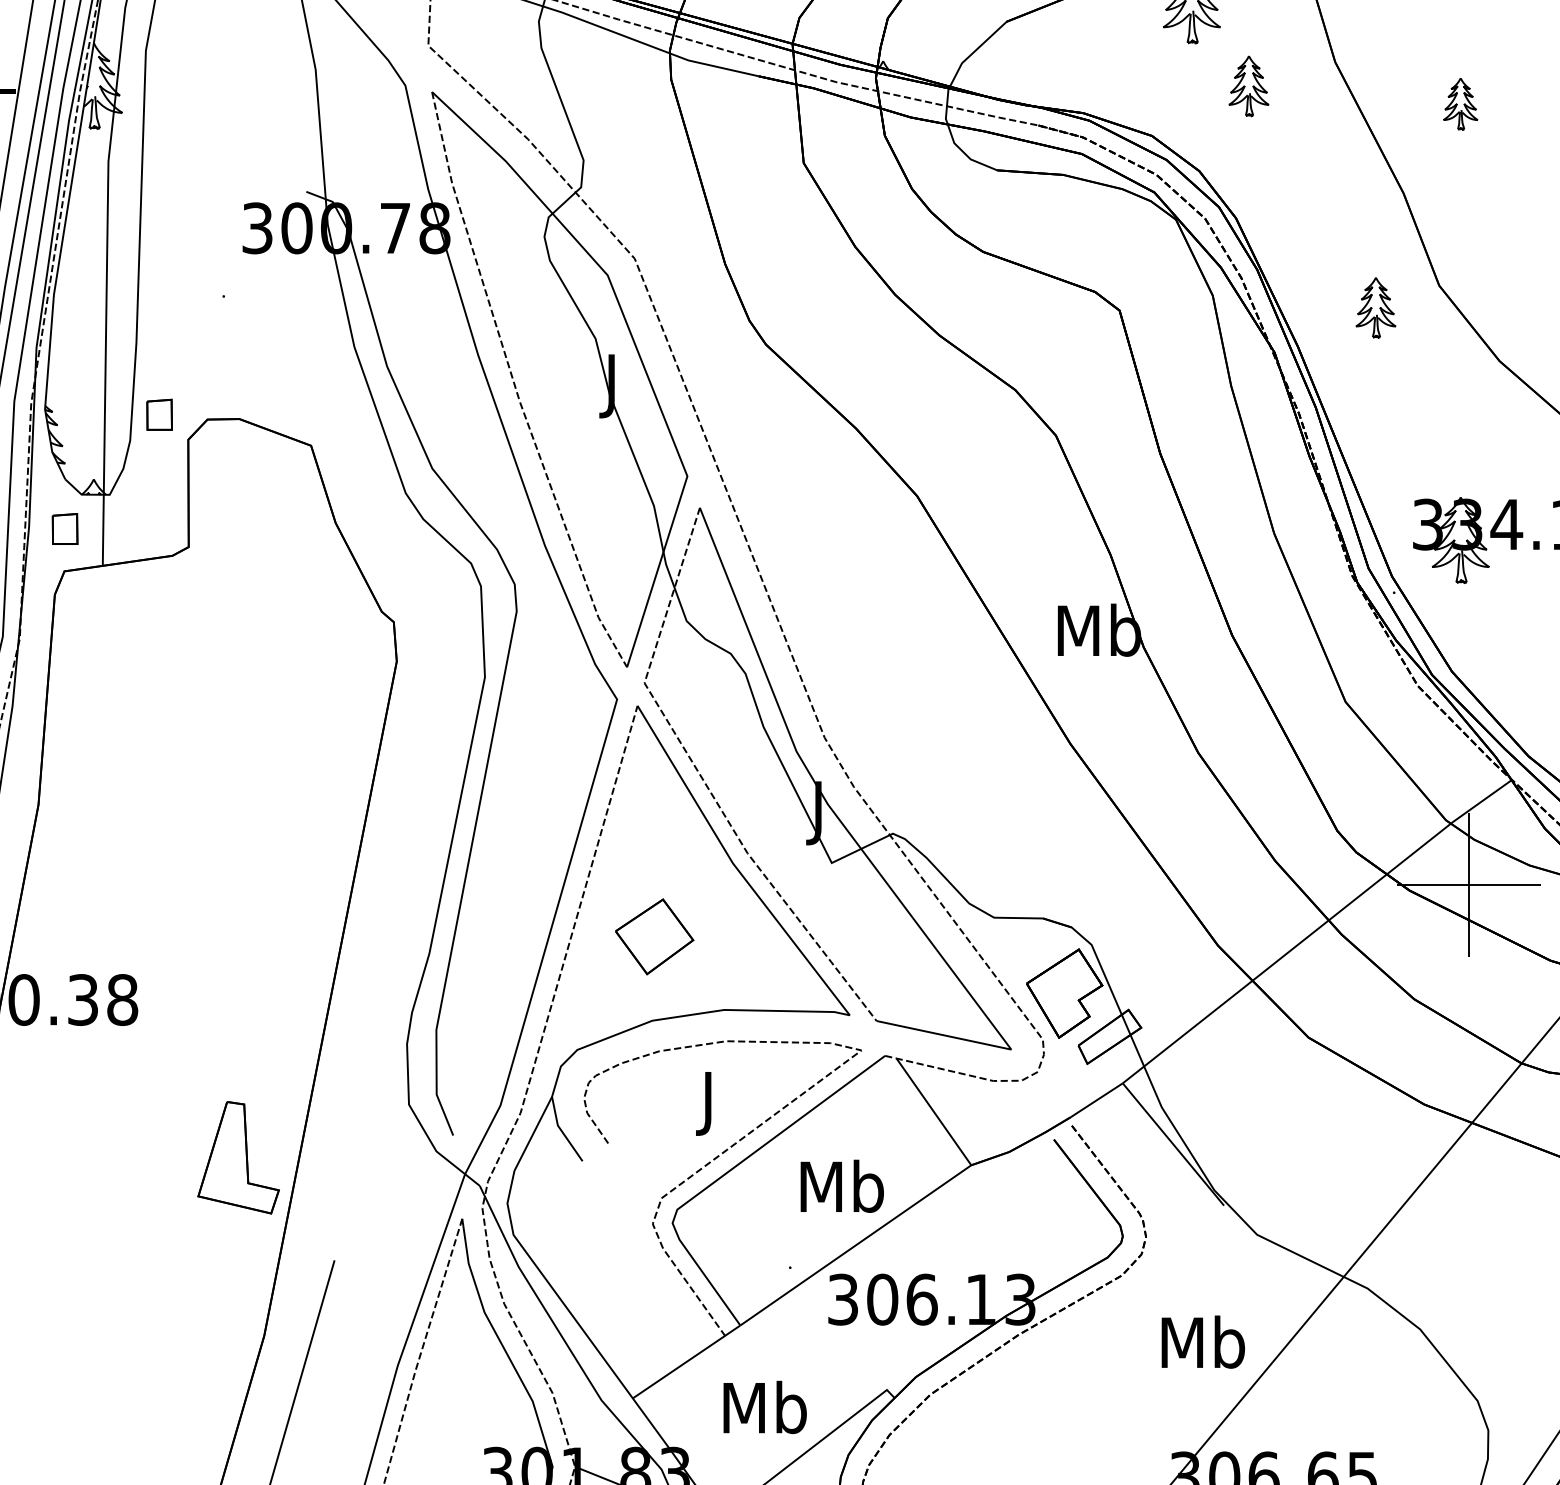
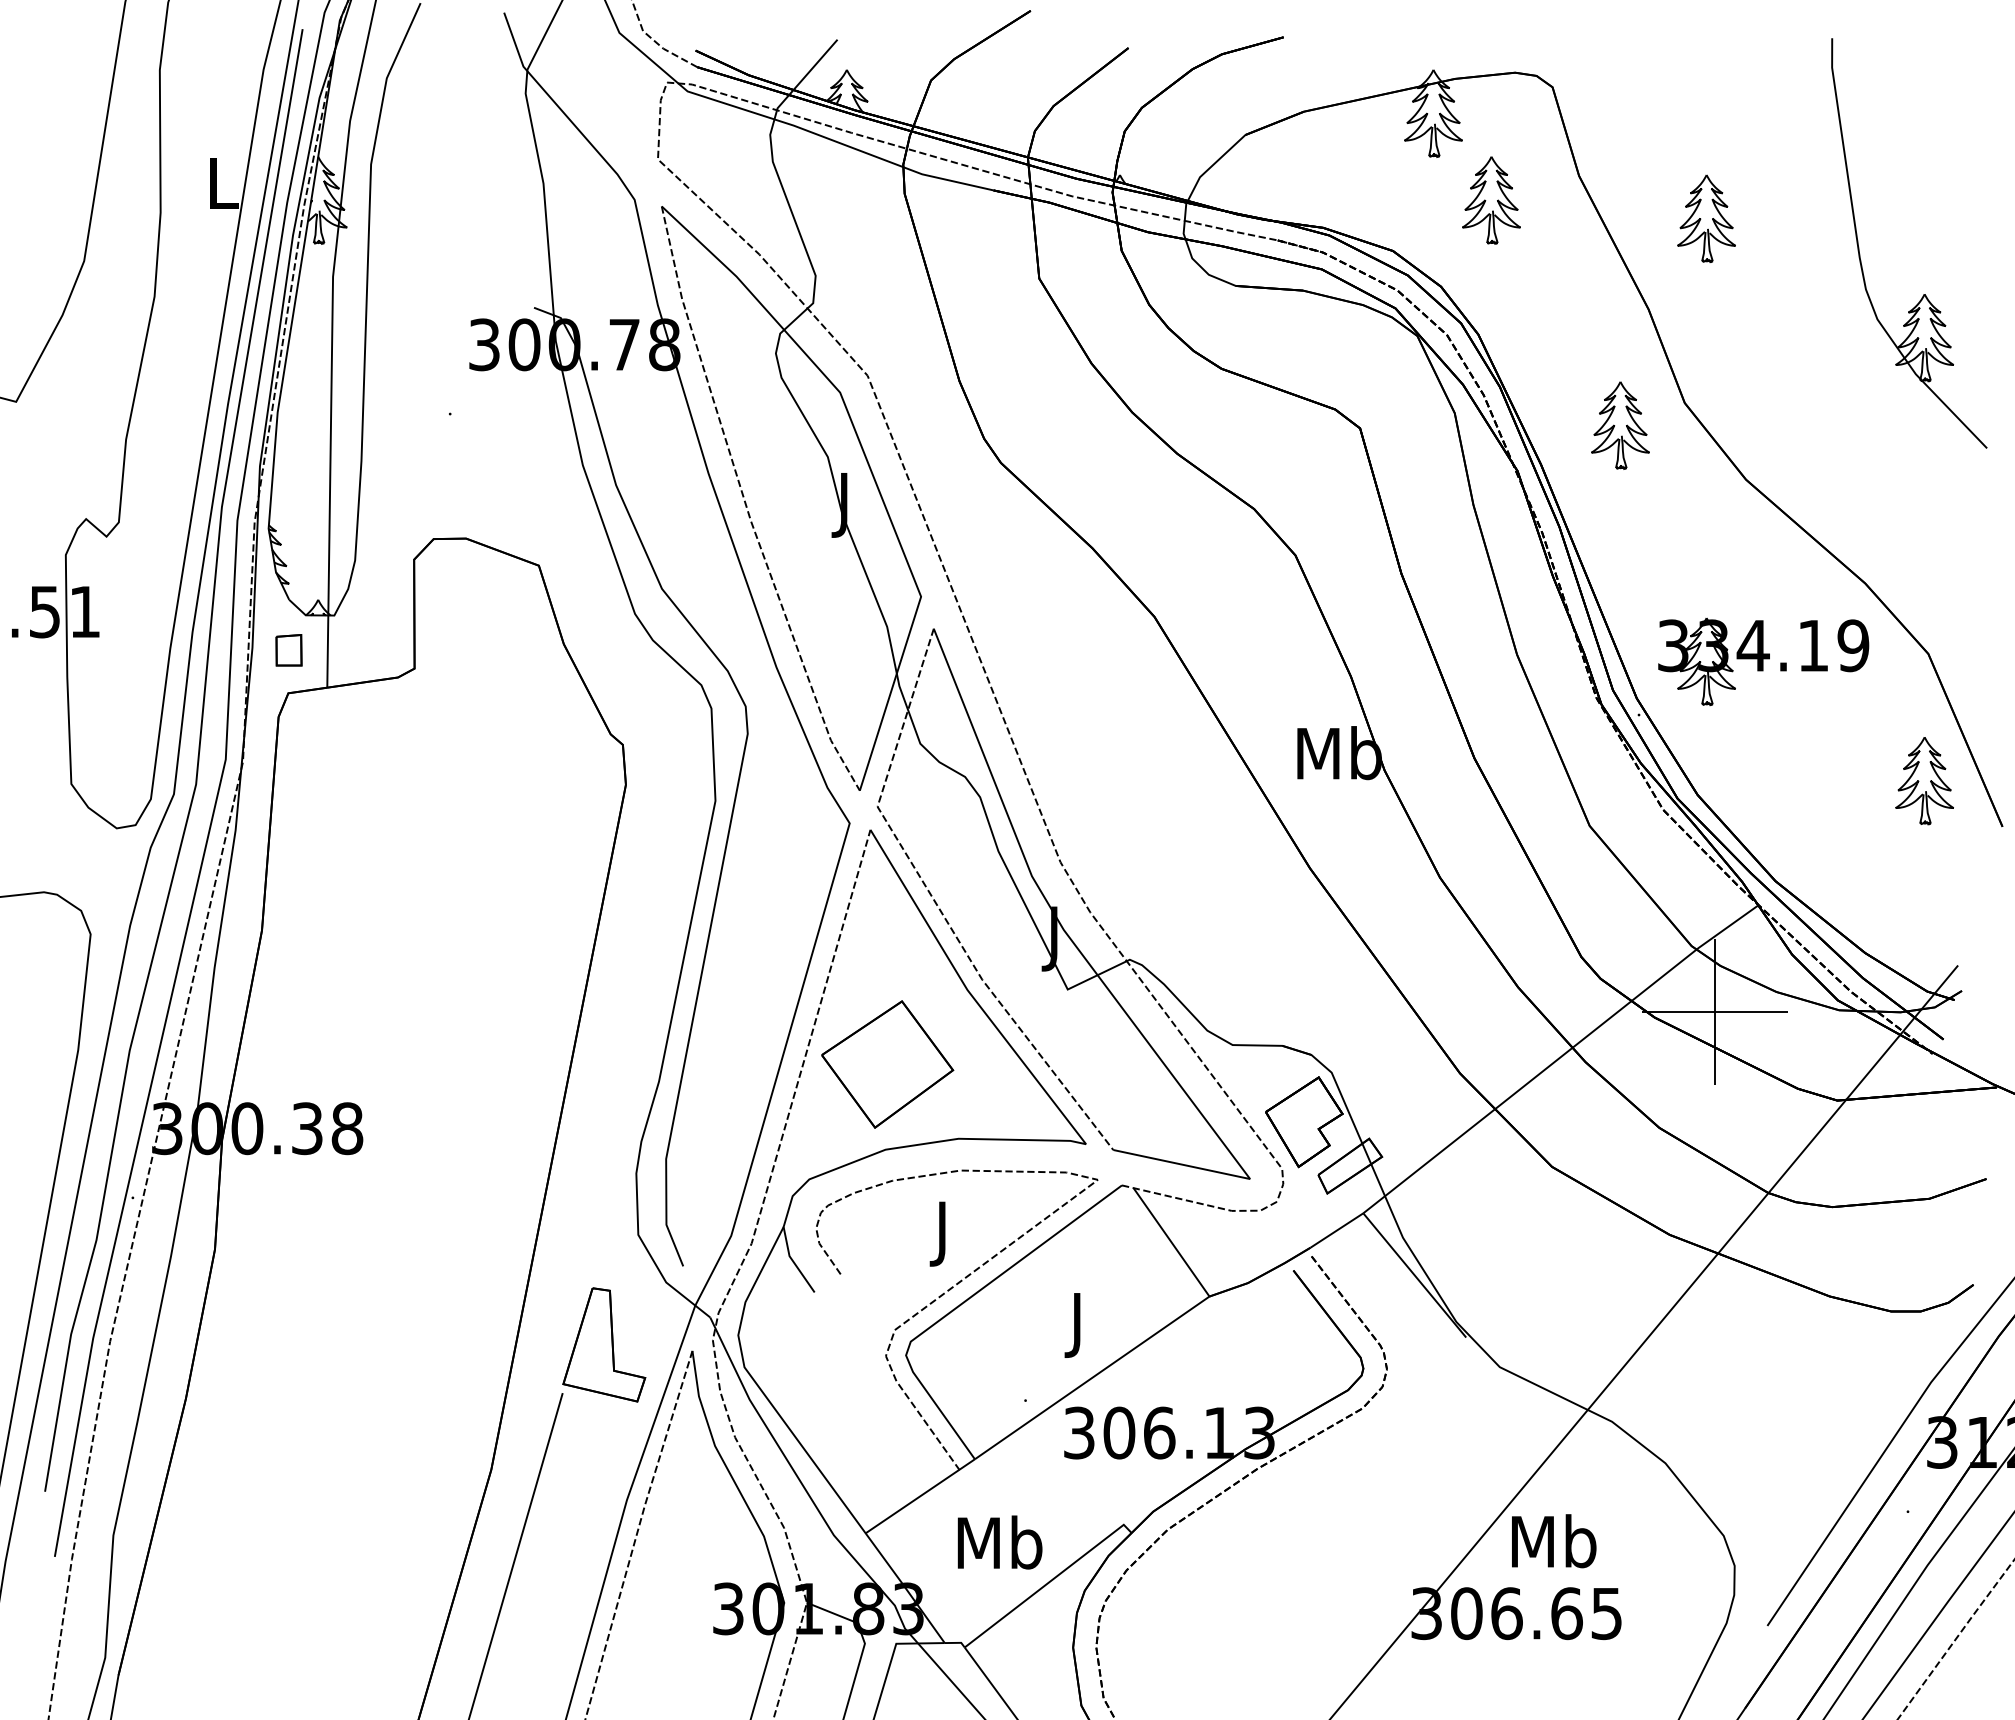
part: (1248, 86) -> (1491, 200), size x1.43
part: (1460, 103) -> (1706, 218), size x1.67
part: (1375, 307) -> (1620, 425), size x1.43
part: (159, 415) -> (384, 534), removed
part: (654, 936) -> (887, 1064), size x1.67
part: (238, 1157) -> (604, 1344), moved
text: (842, 1191) -> (1078, 1323), Mb -> J
text: (1203, 1342) -> (1554, 1541), moved

